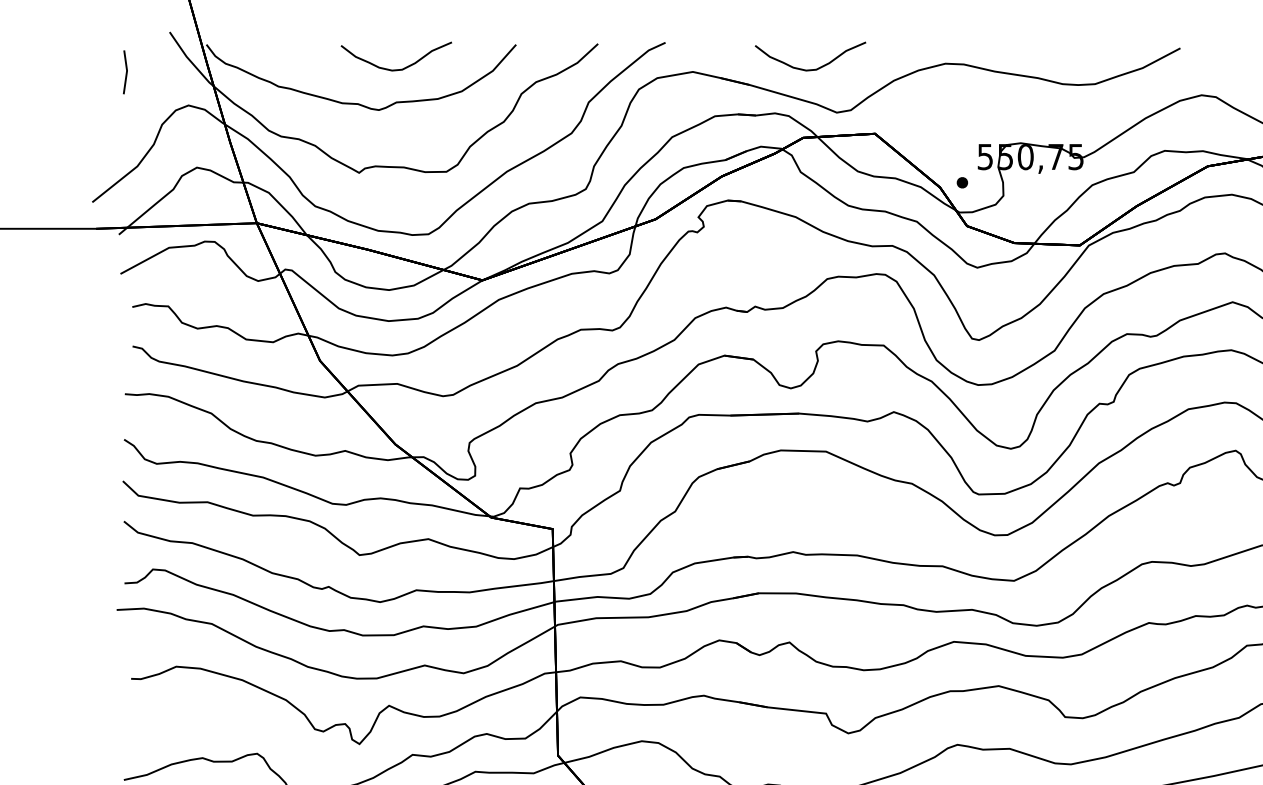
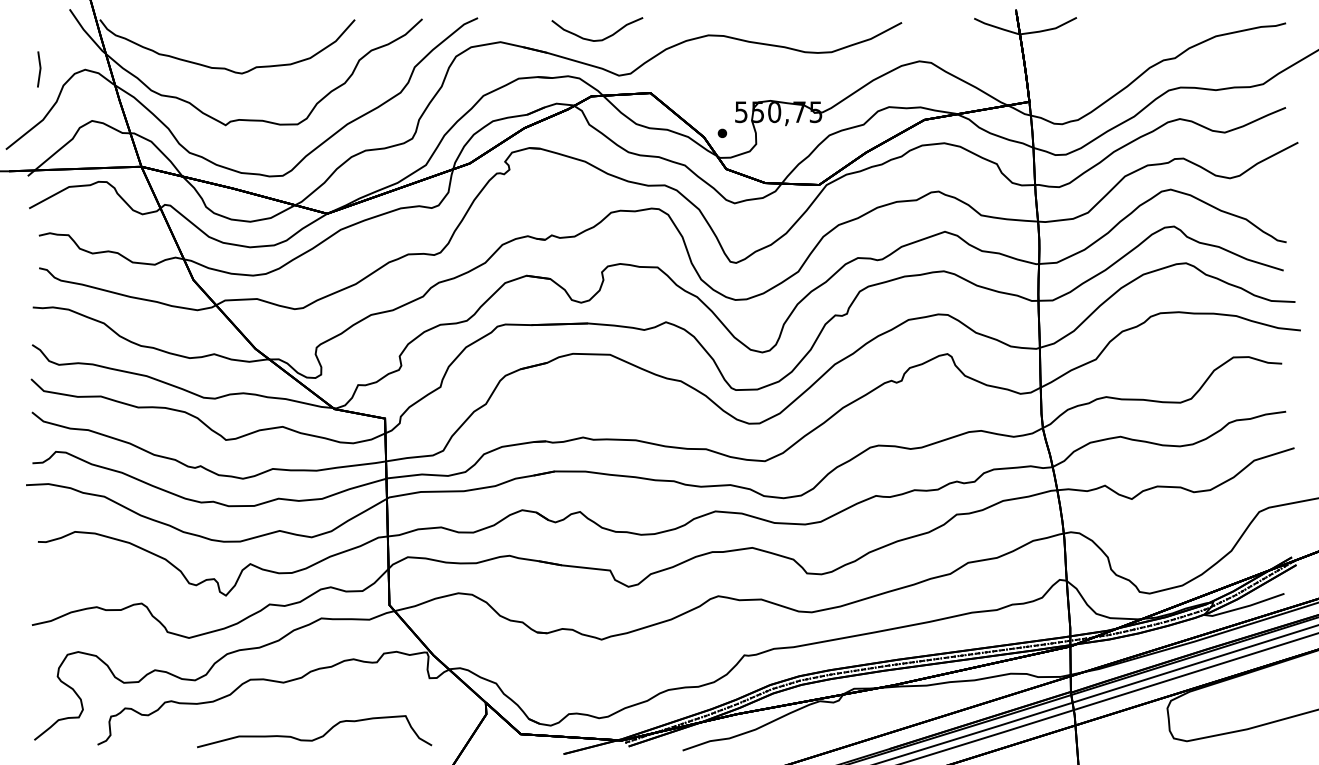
curve: (396, 68) -> (256, 39), removed
line: (125, 72) -> (39, 69), moved

